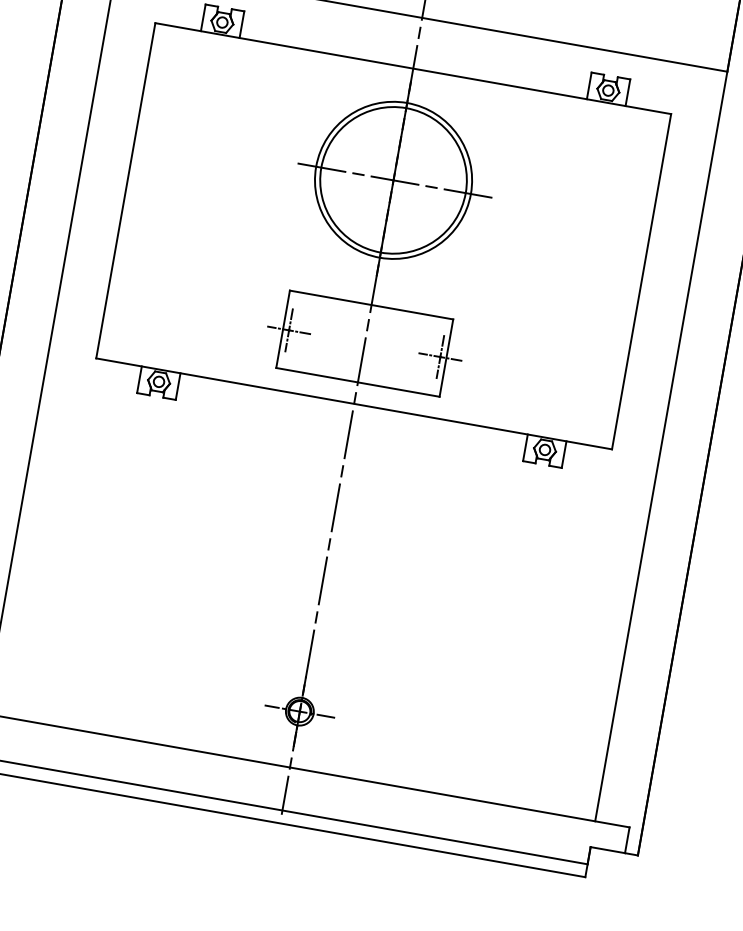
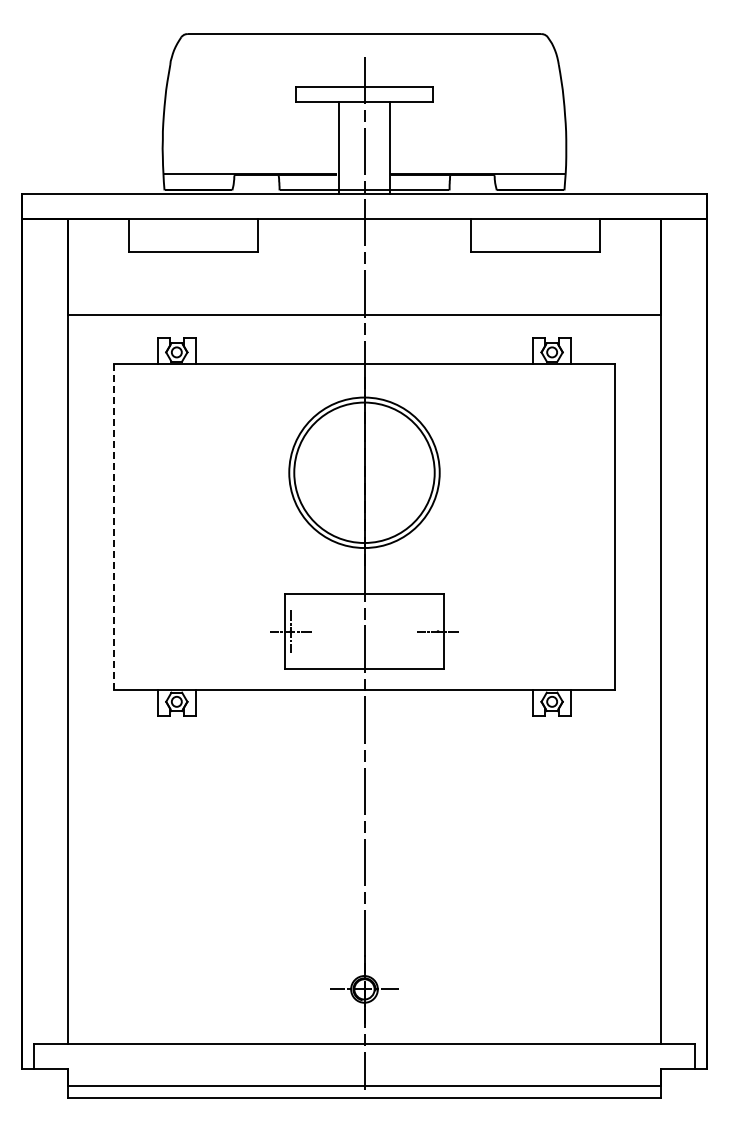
line: (393, 180) -> (364, 472), removed
line: (125, 191) -> (113, 527), solid -> dashed
line: (440, 357) -> (438, 631), removed

